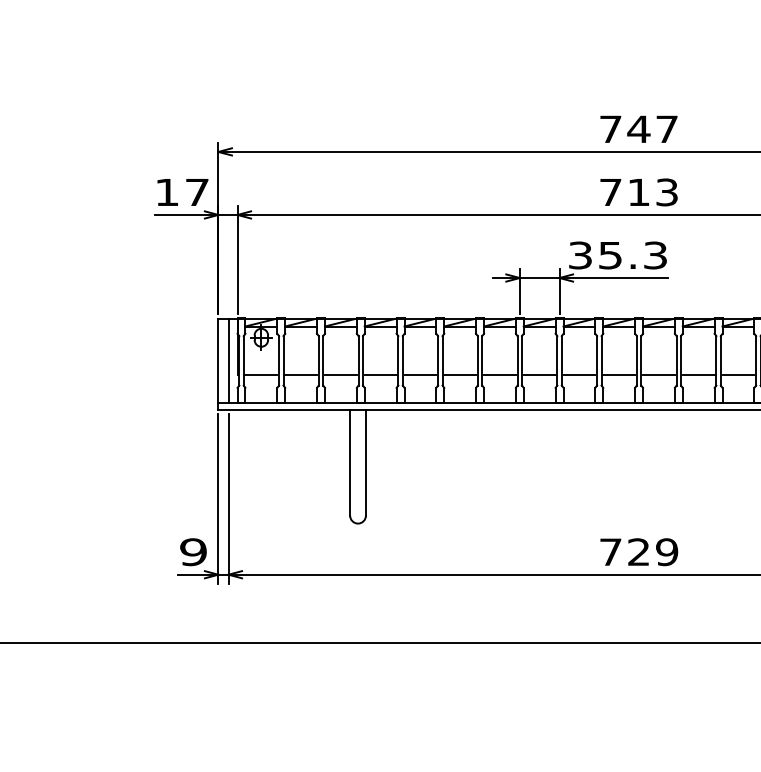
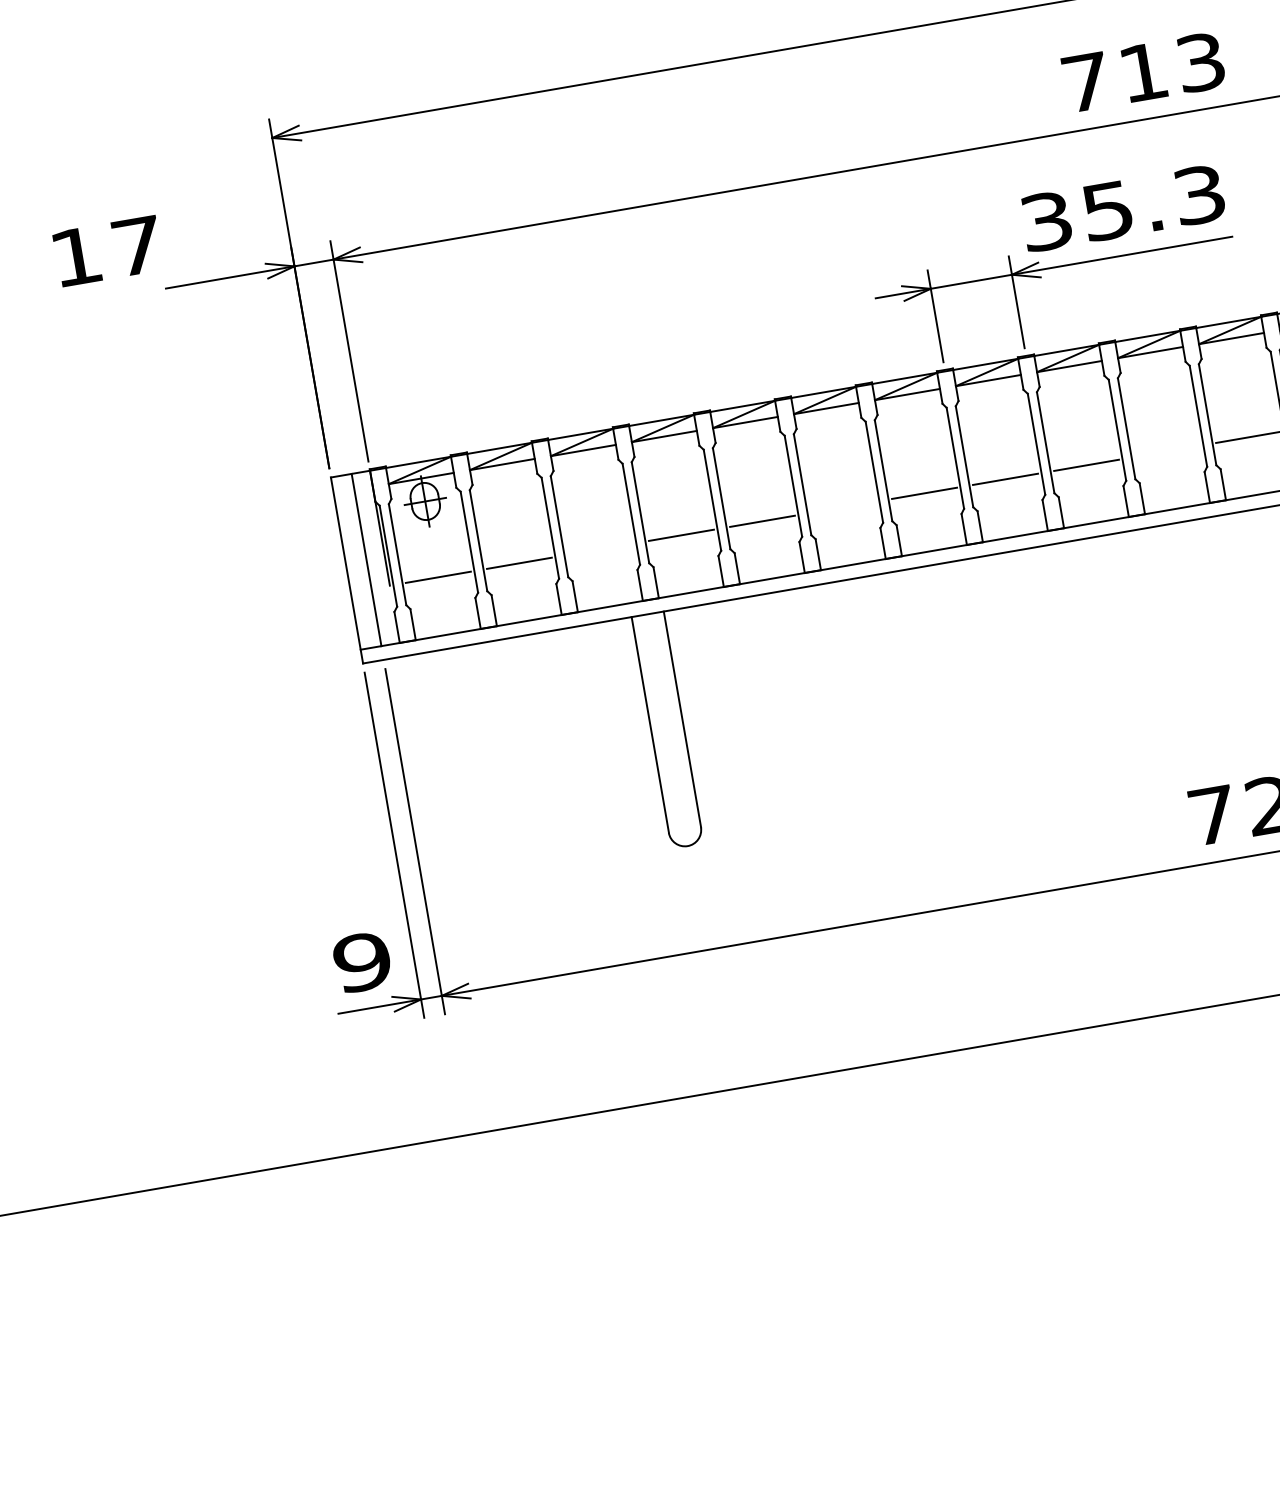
text: (182, 192) -> (107, 251), moved
line: (340, 374) -> (599, 548), removed
line: (460, 374) -> (843, 506), removed
line: (619, 374) -> (1167, 450), removed

